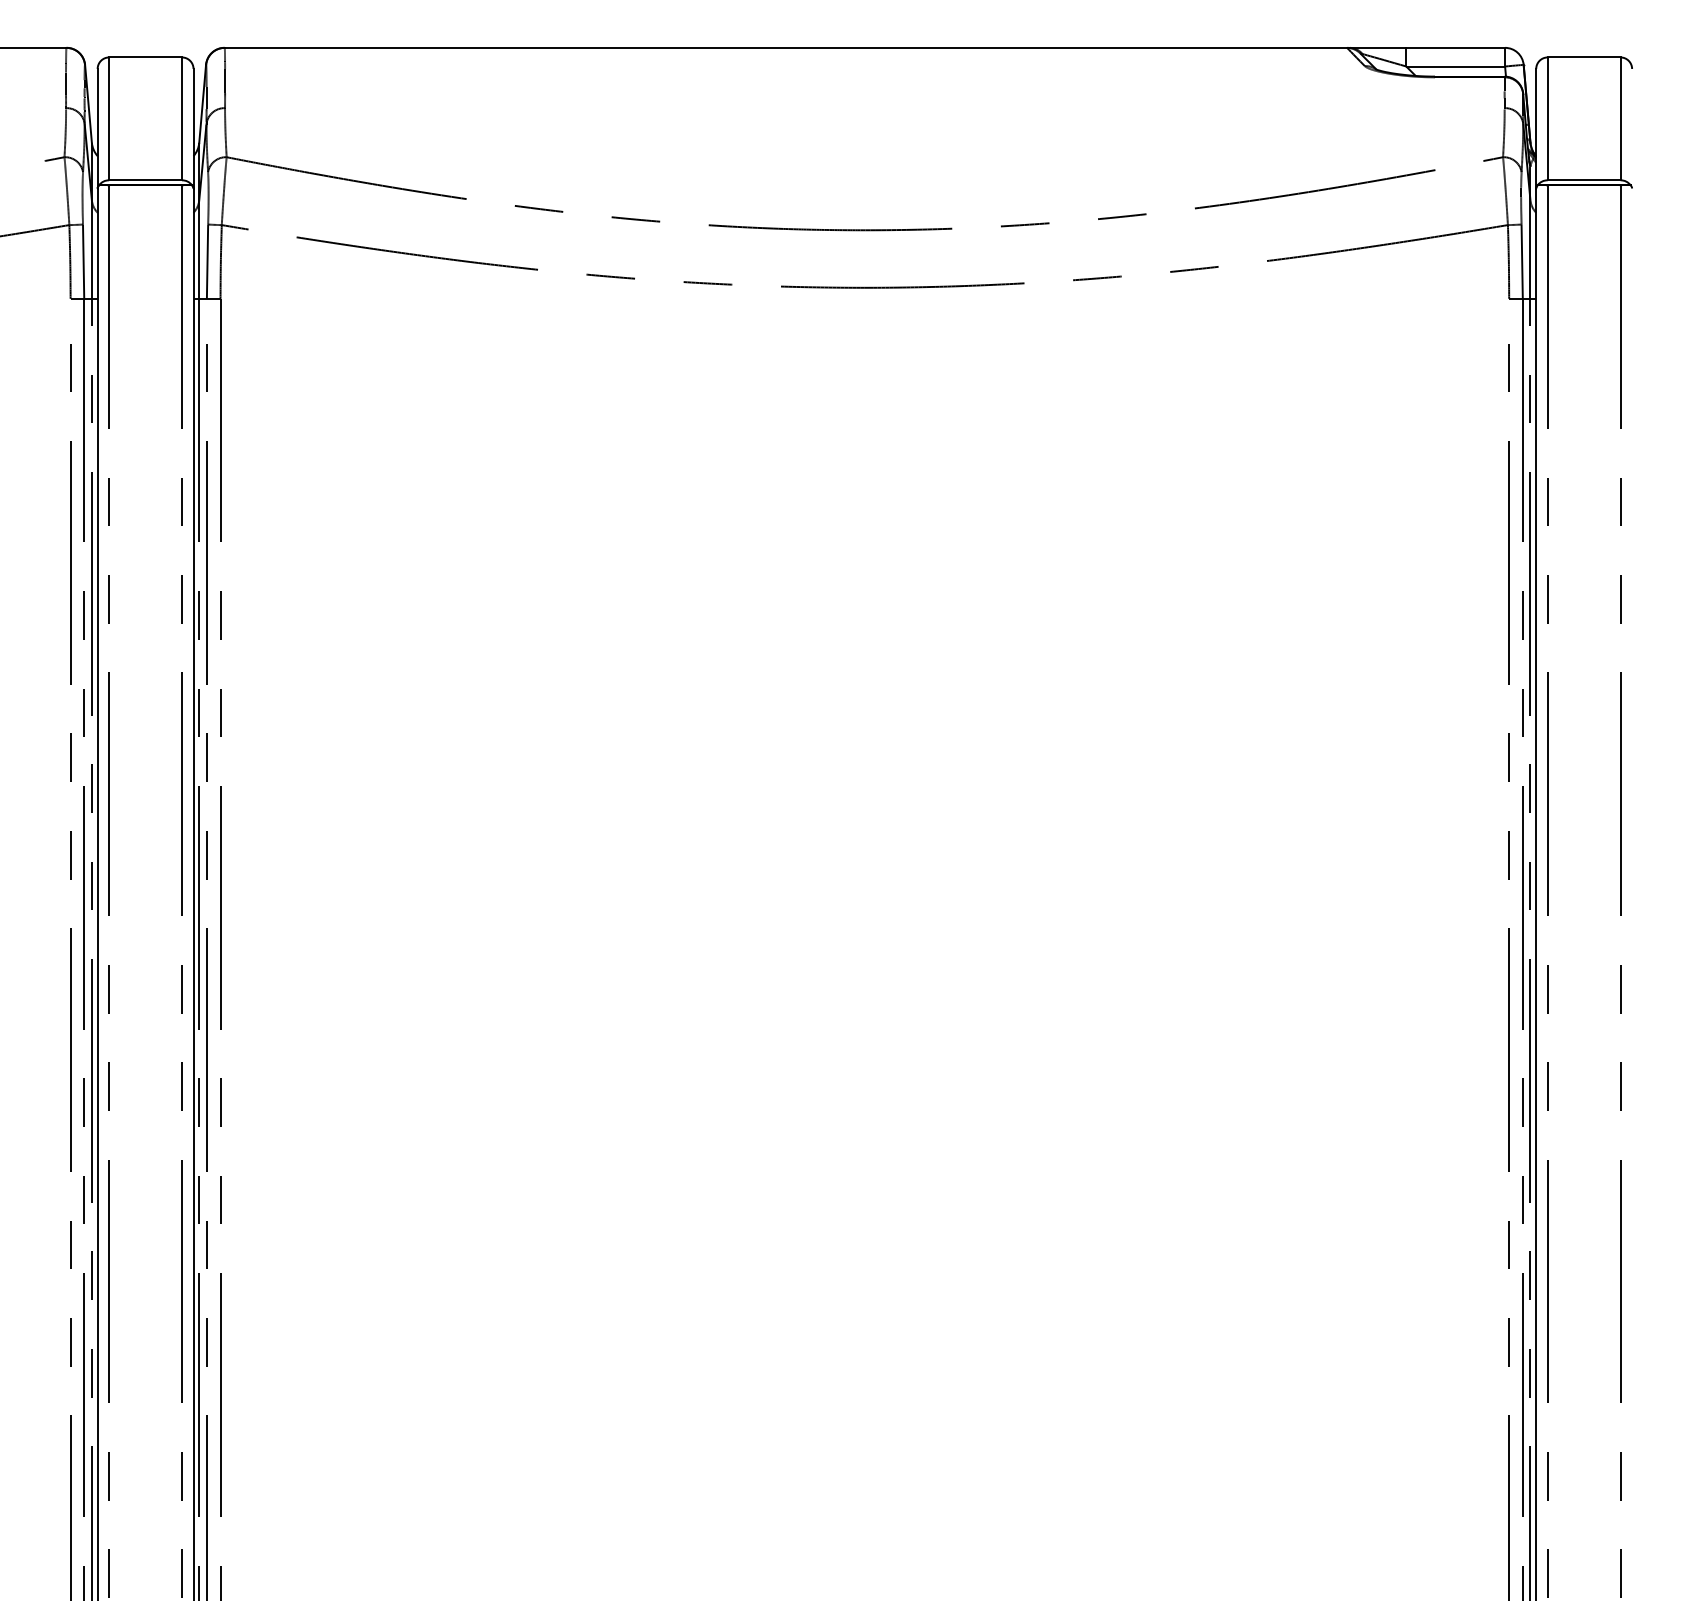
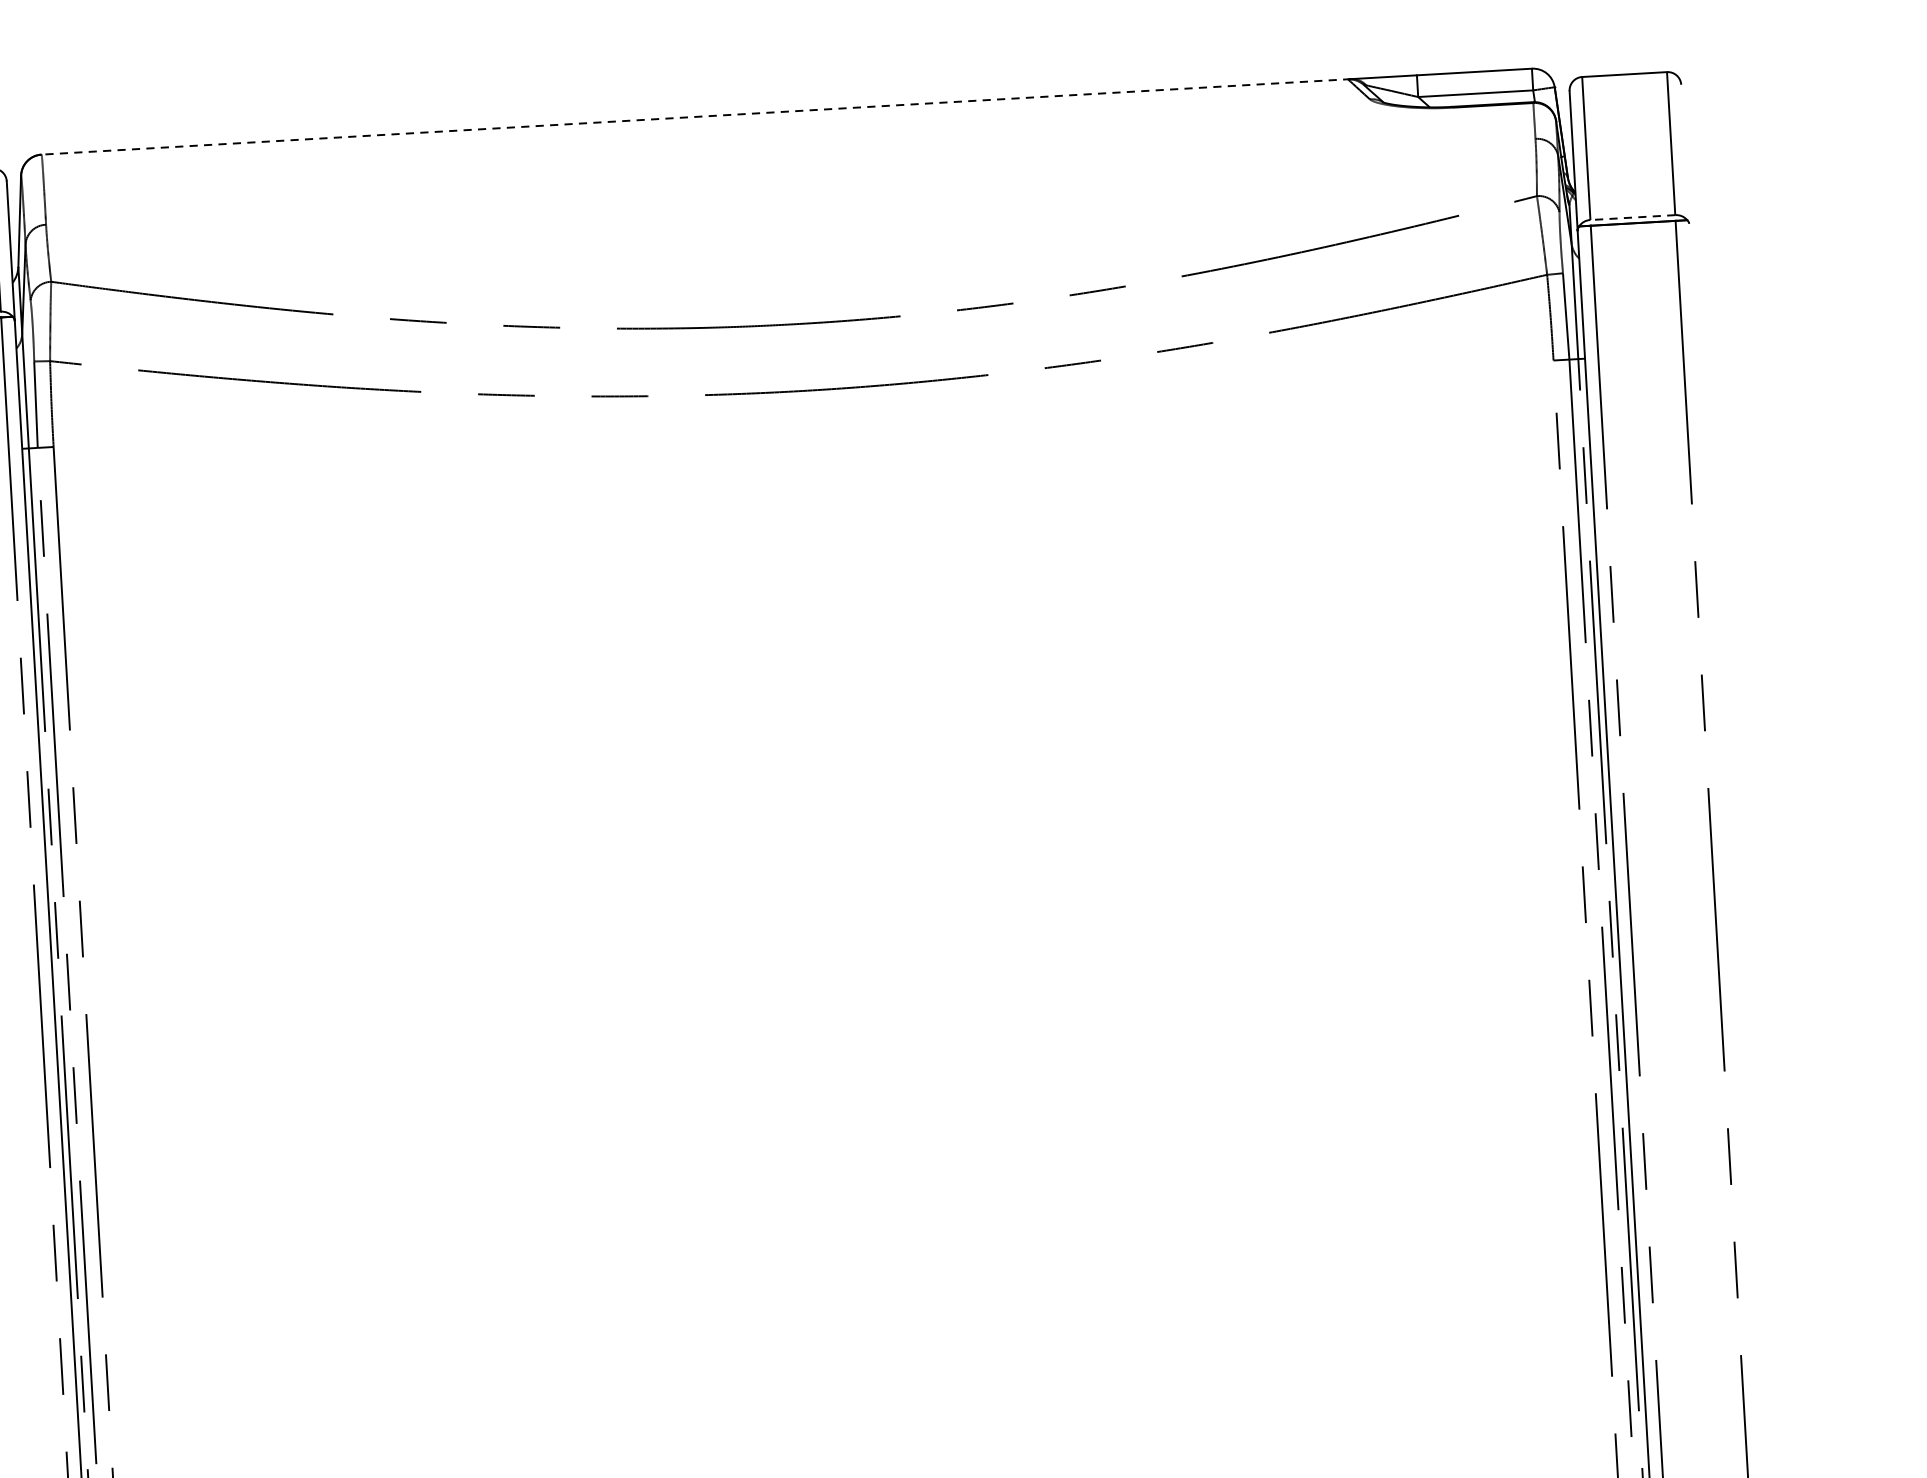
line: (787, 47) -> (696, 116), solid -> dashed
line: (1583, 180) -> (1632, 217), solid -> dashed

